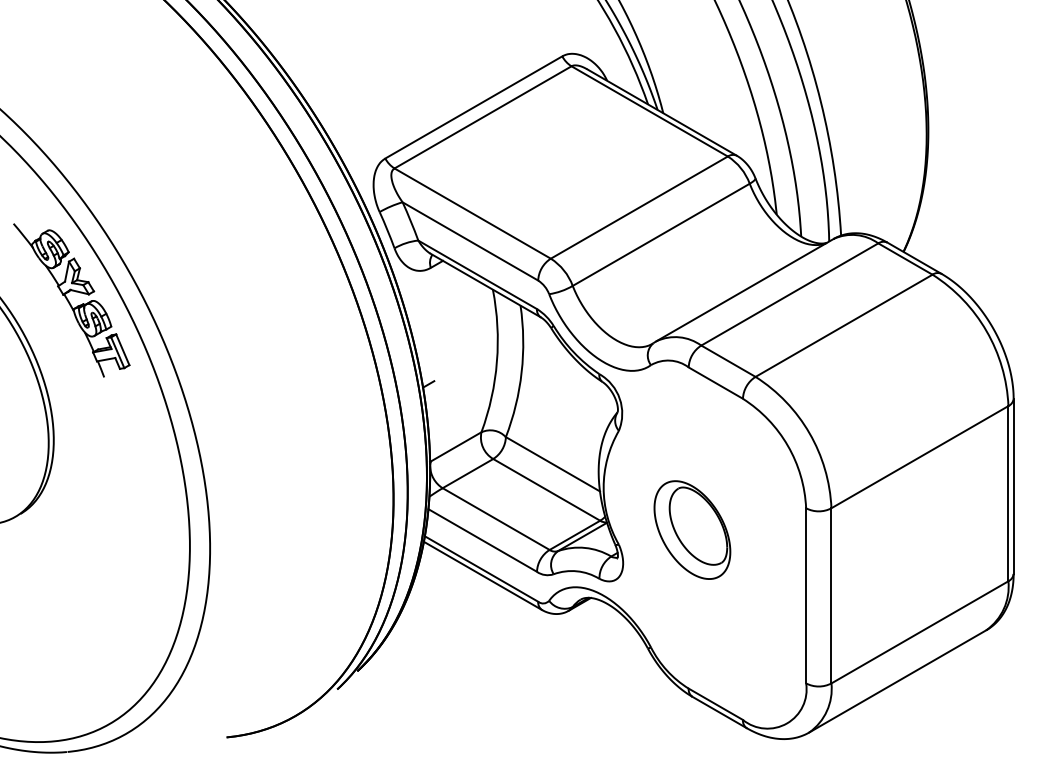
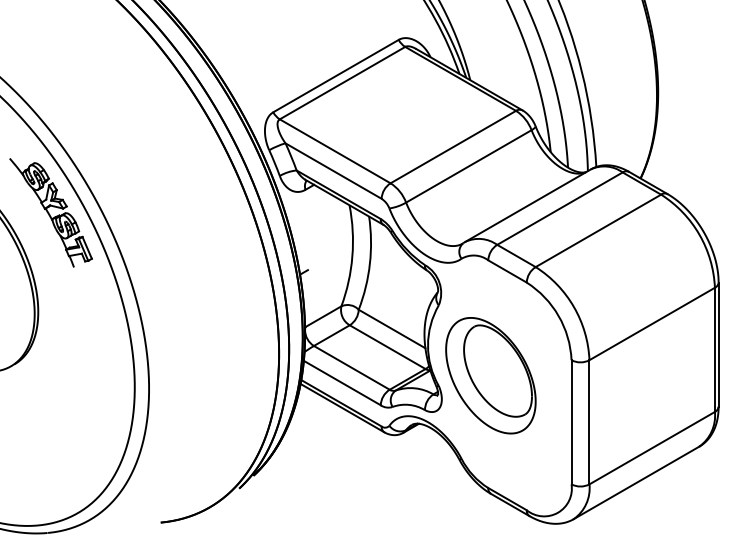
part: (692, 529) -> (490, 375), size x1.67

